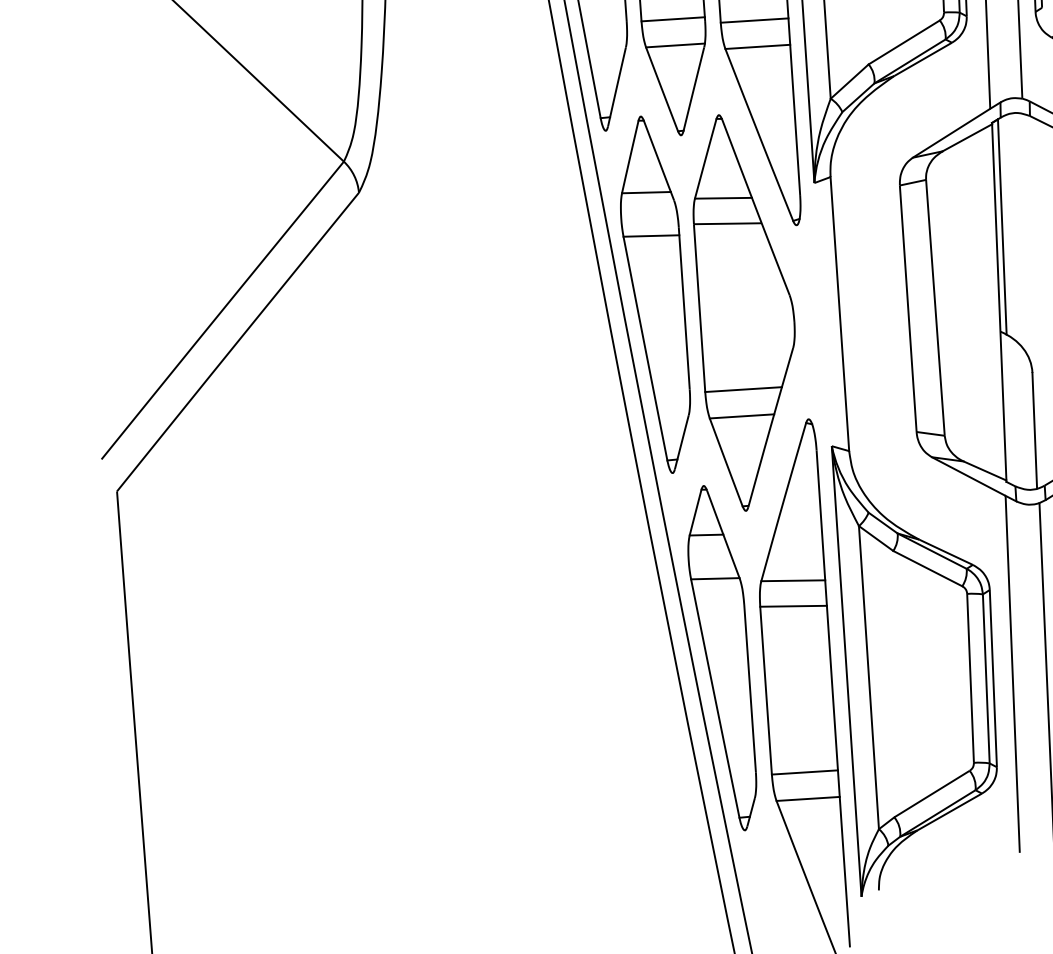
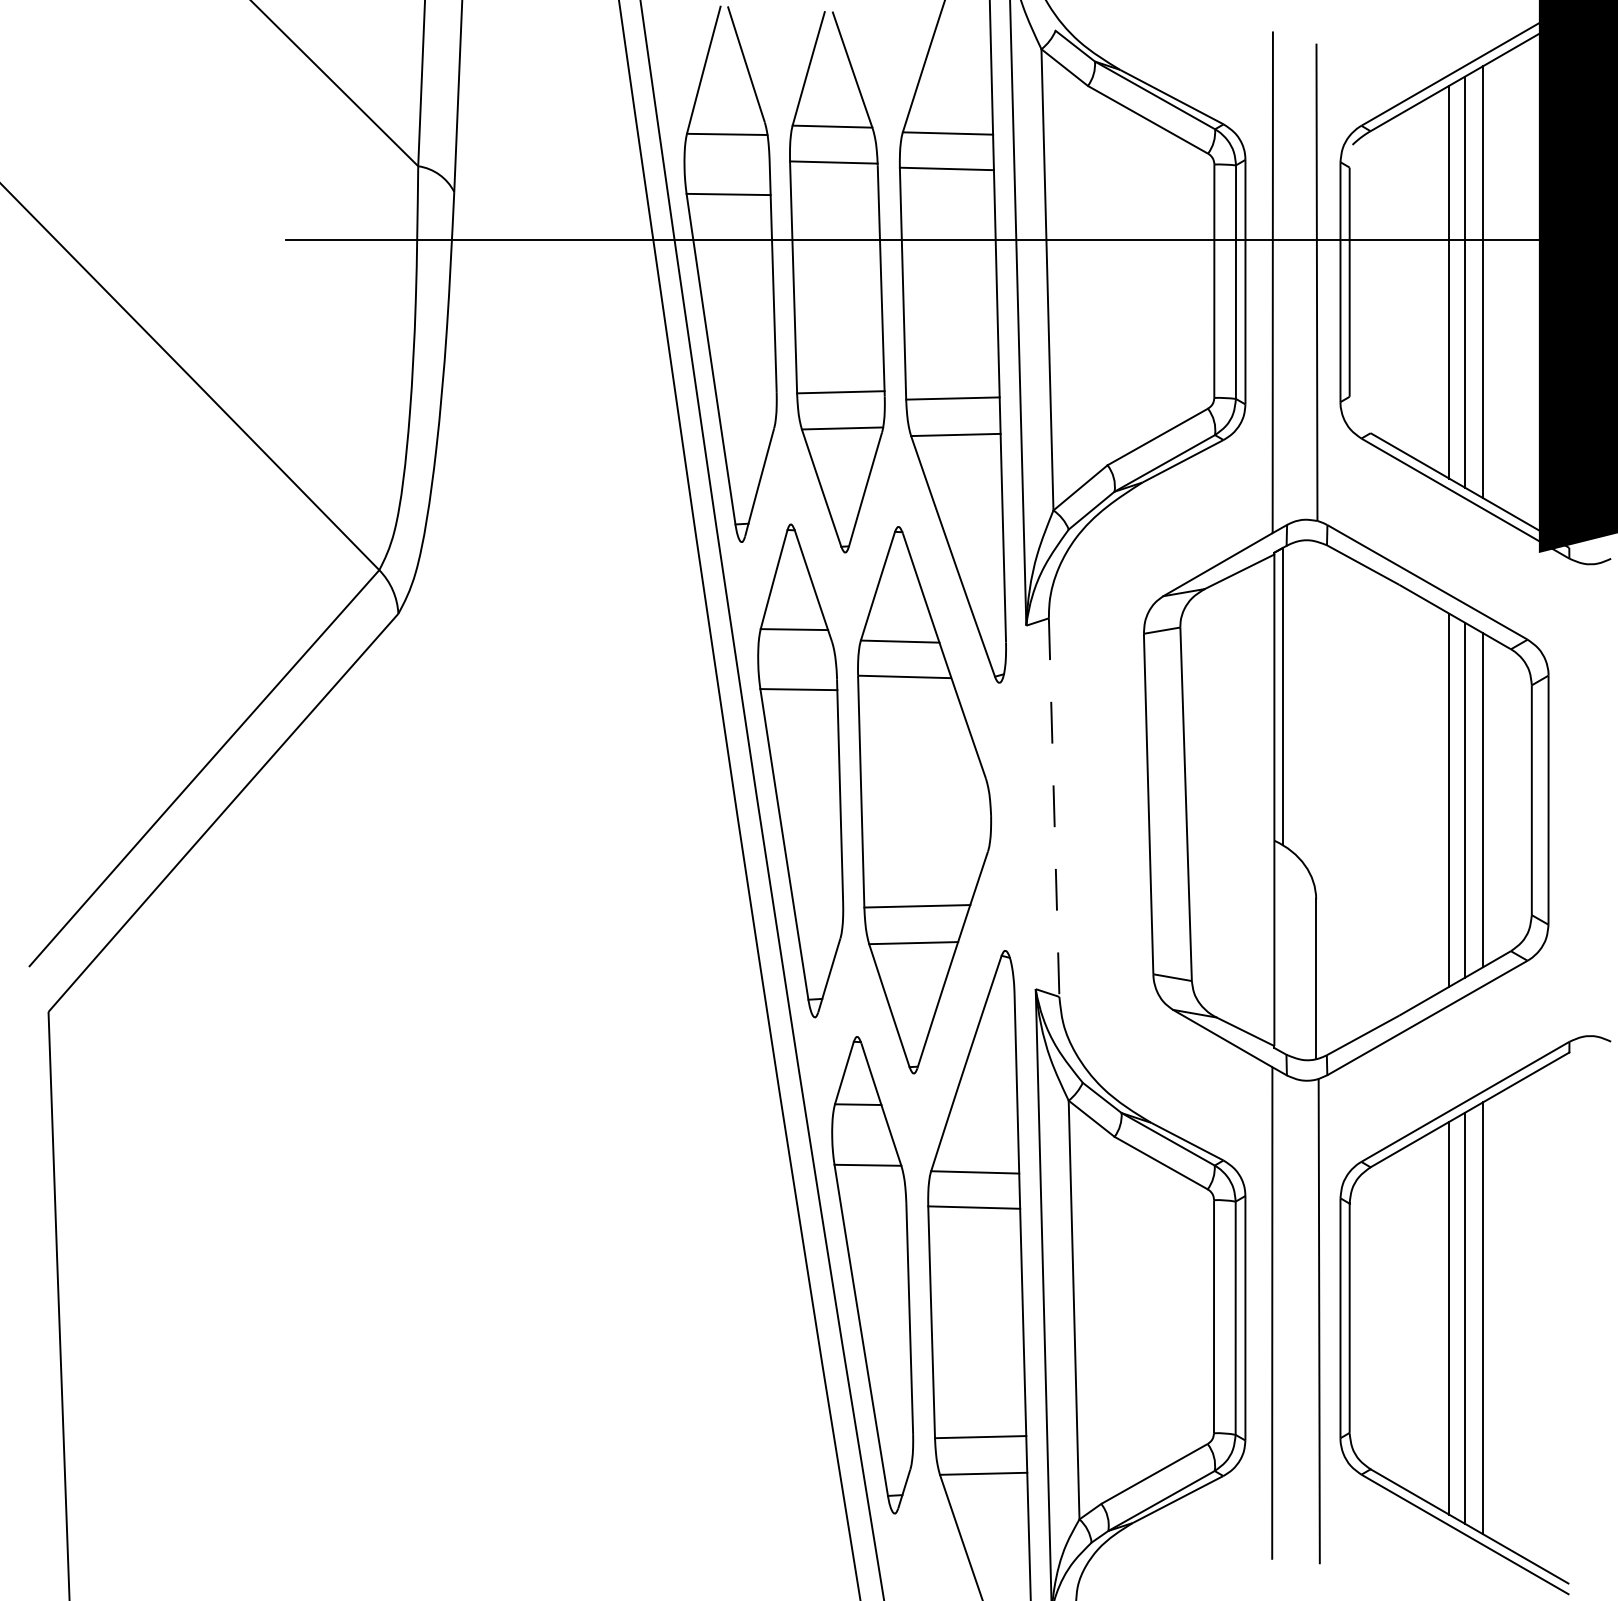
line: (840, 314) -> (1054, 808), solid -> dashed

